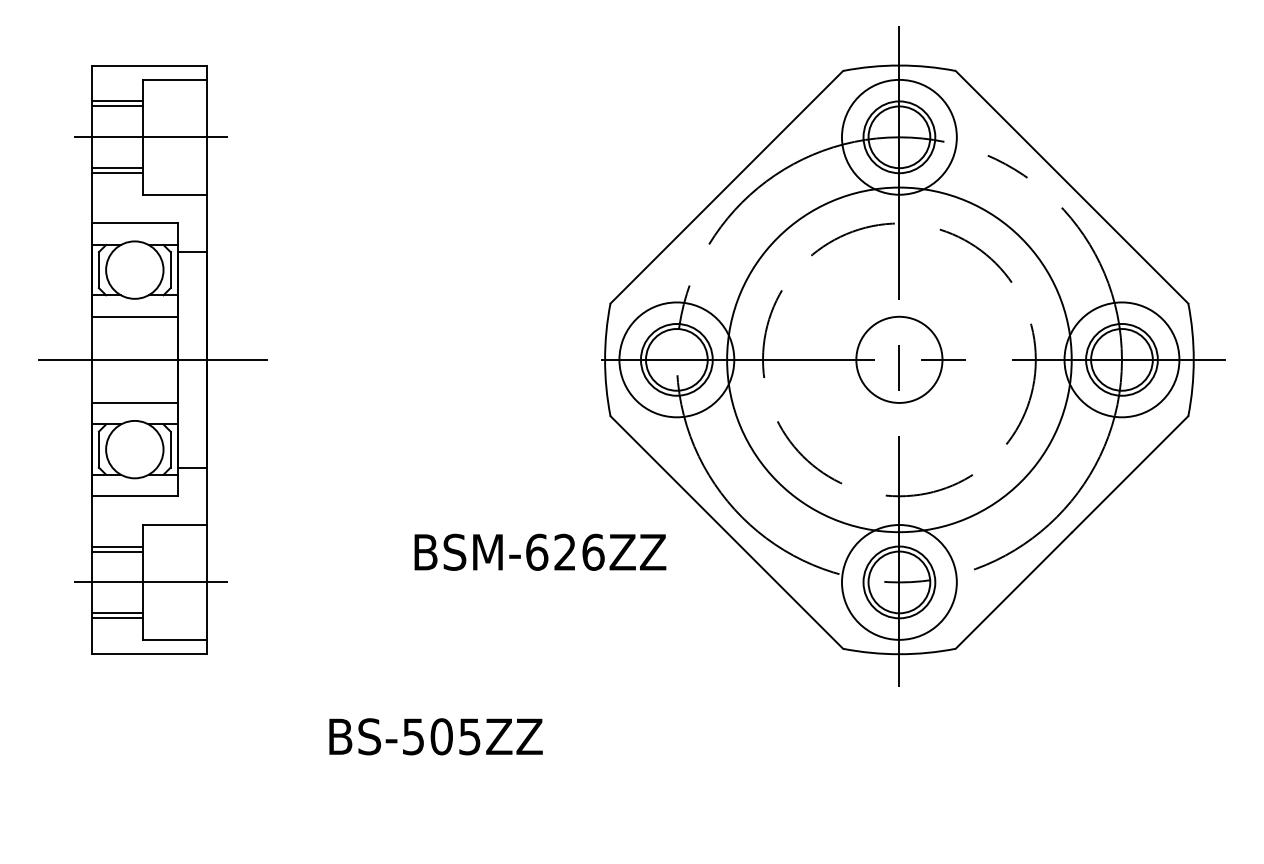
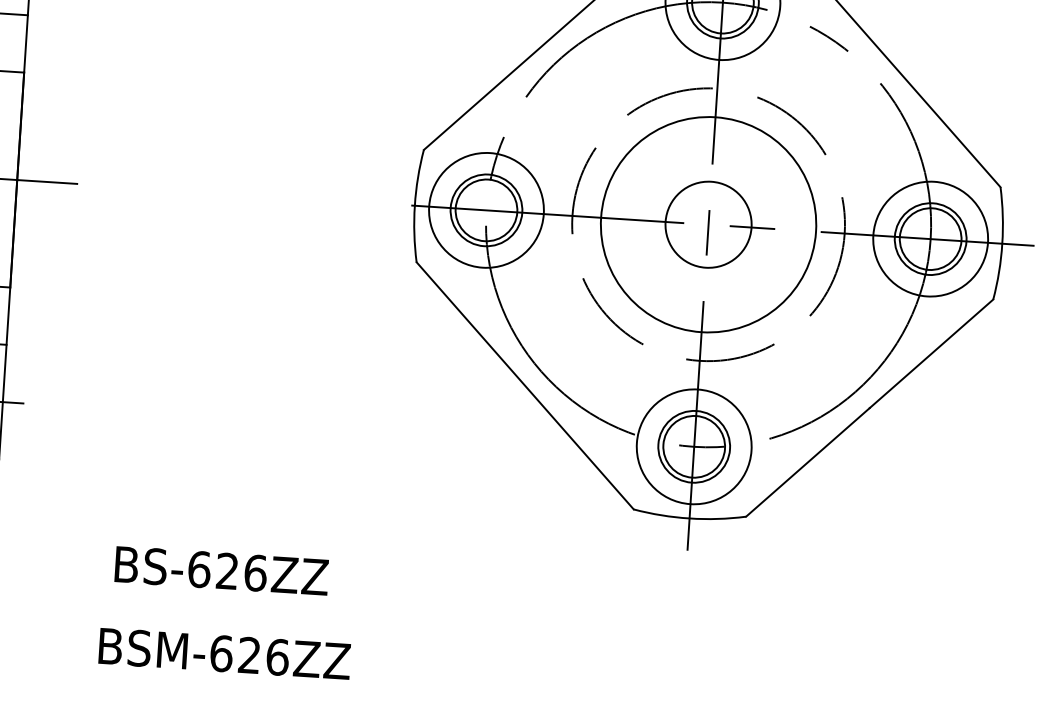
circle: (899, 359) -> (708, 224), size x0.62
text: (540, 551) -> (225, 653), moved
text: (441, 736) -> (227, 571), BS-505ZZ -> BS-626ZZ

